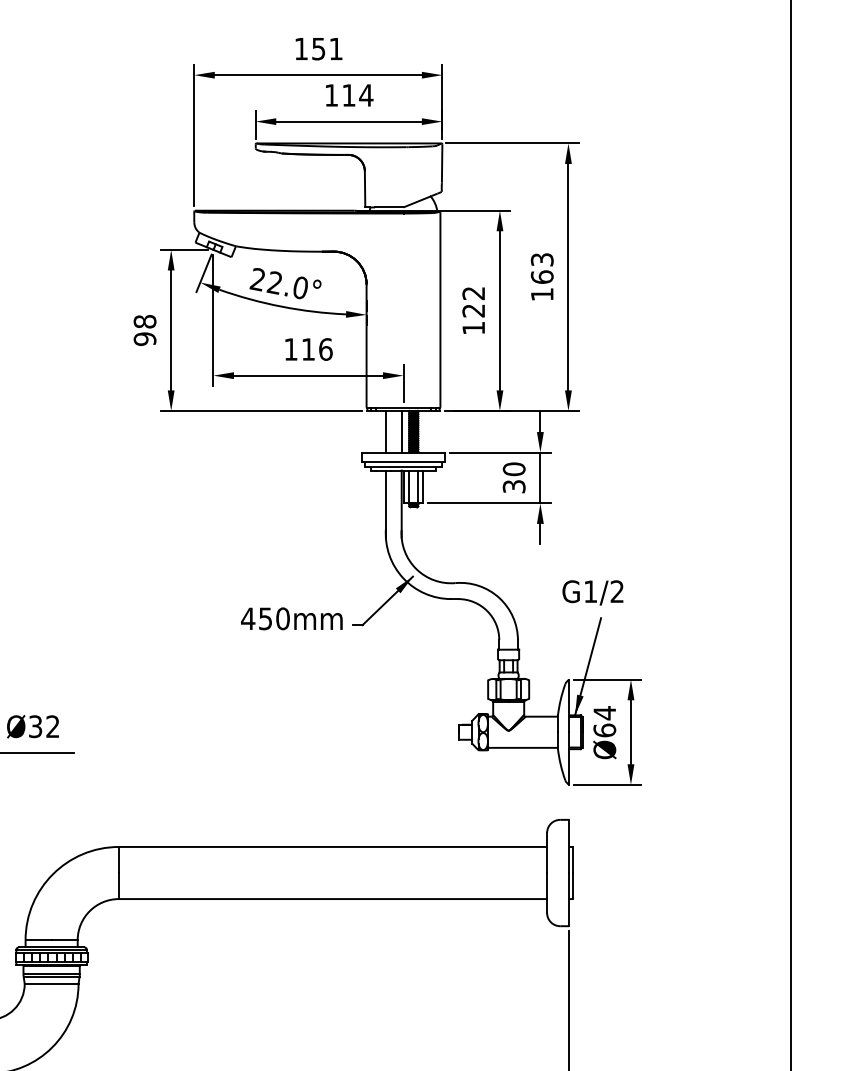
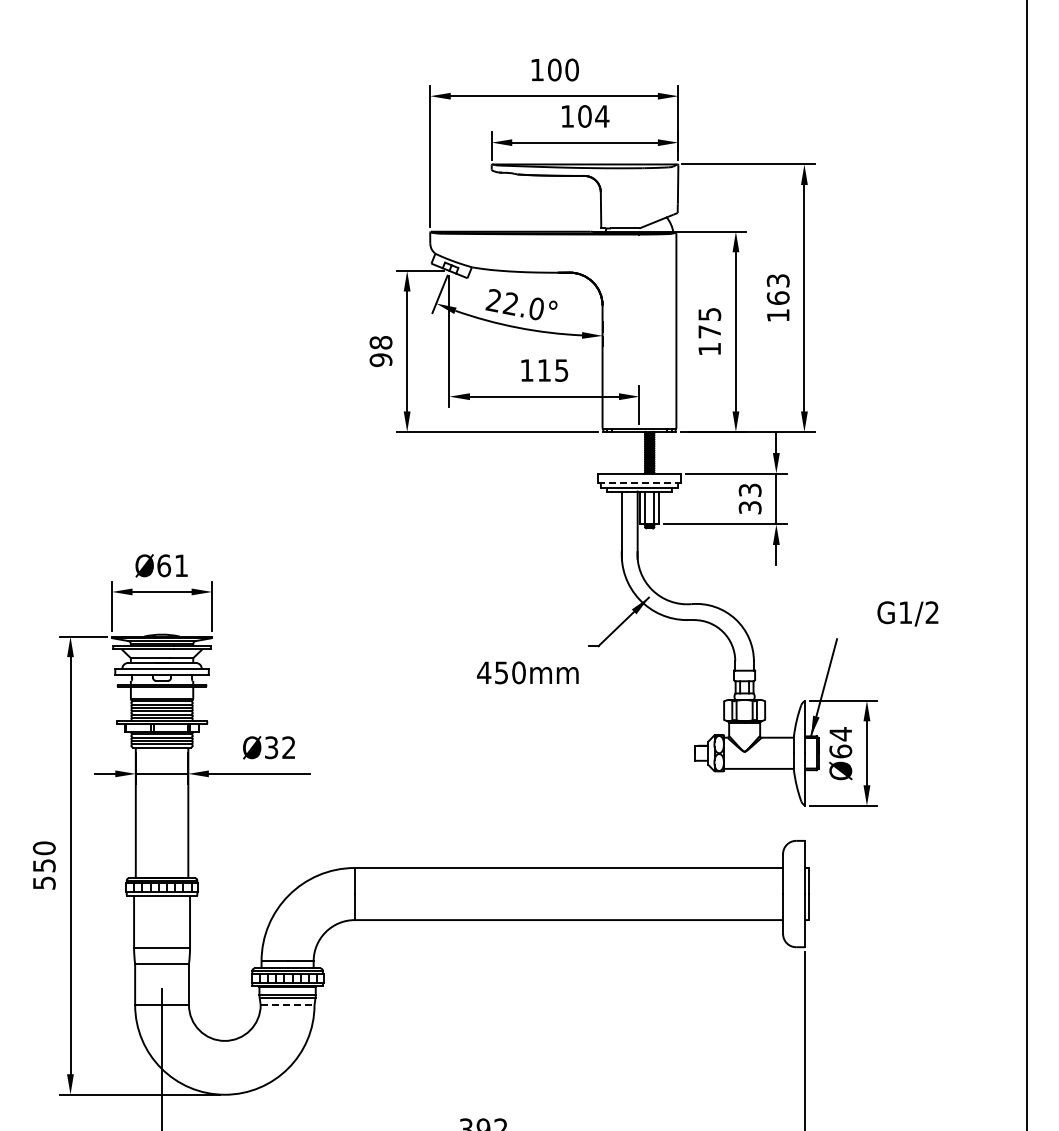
text: (327, 48) -> (563, 69), 151 -> 100
text: (348, 95) -> (584, 116), 114 -> 104
text: (473, 302) -> (709, 323), 122 -> 175
text: (325, 349) -> (561, 370), 116 -> 115
line: (385, 431) -> (621, 452), removed
line: (401, 431) -> (637, 452), removed
line: (403, 462) -> (639, 483), solid -> dashed
text: (513, 469) -> (749, 490), 30 -> 33
text: (592, 592) -> (907, 613), moved
text: (291, 618) -> (527, 672), moved
line: (51, 984) -> (287, 1005), solid -> dashed

